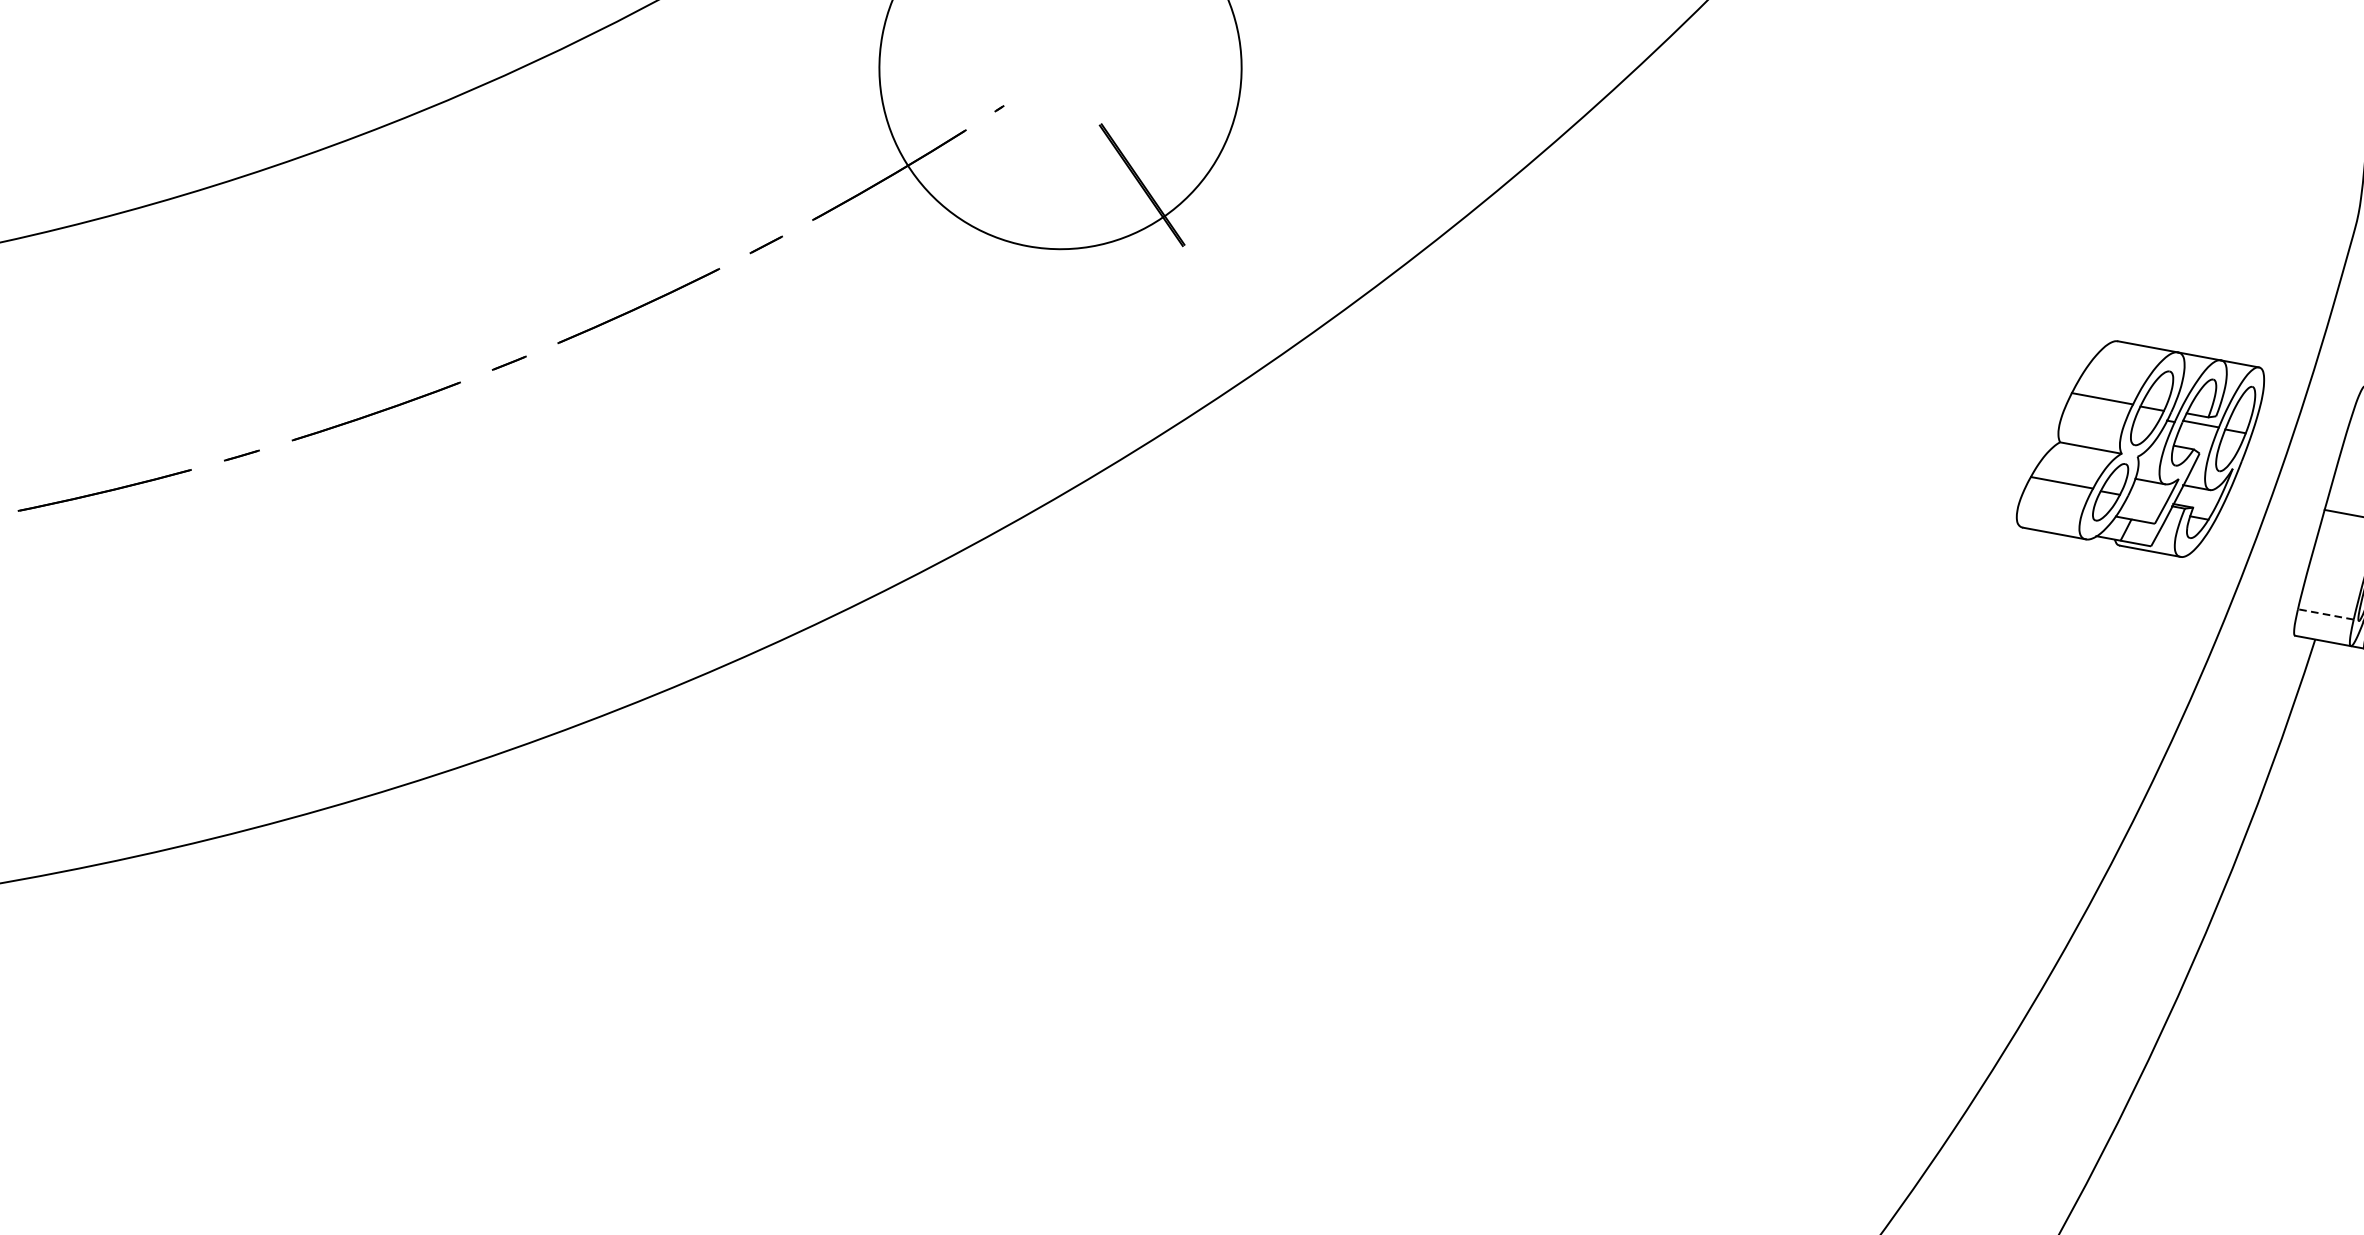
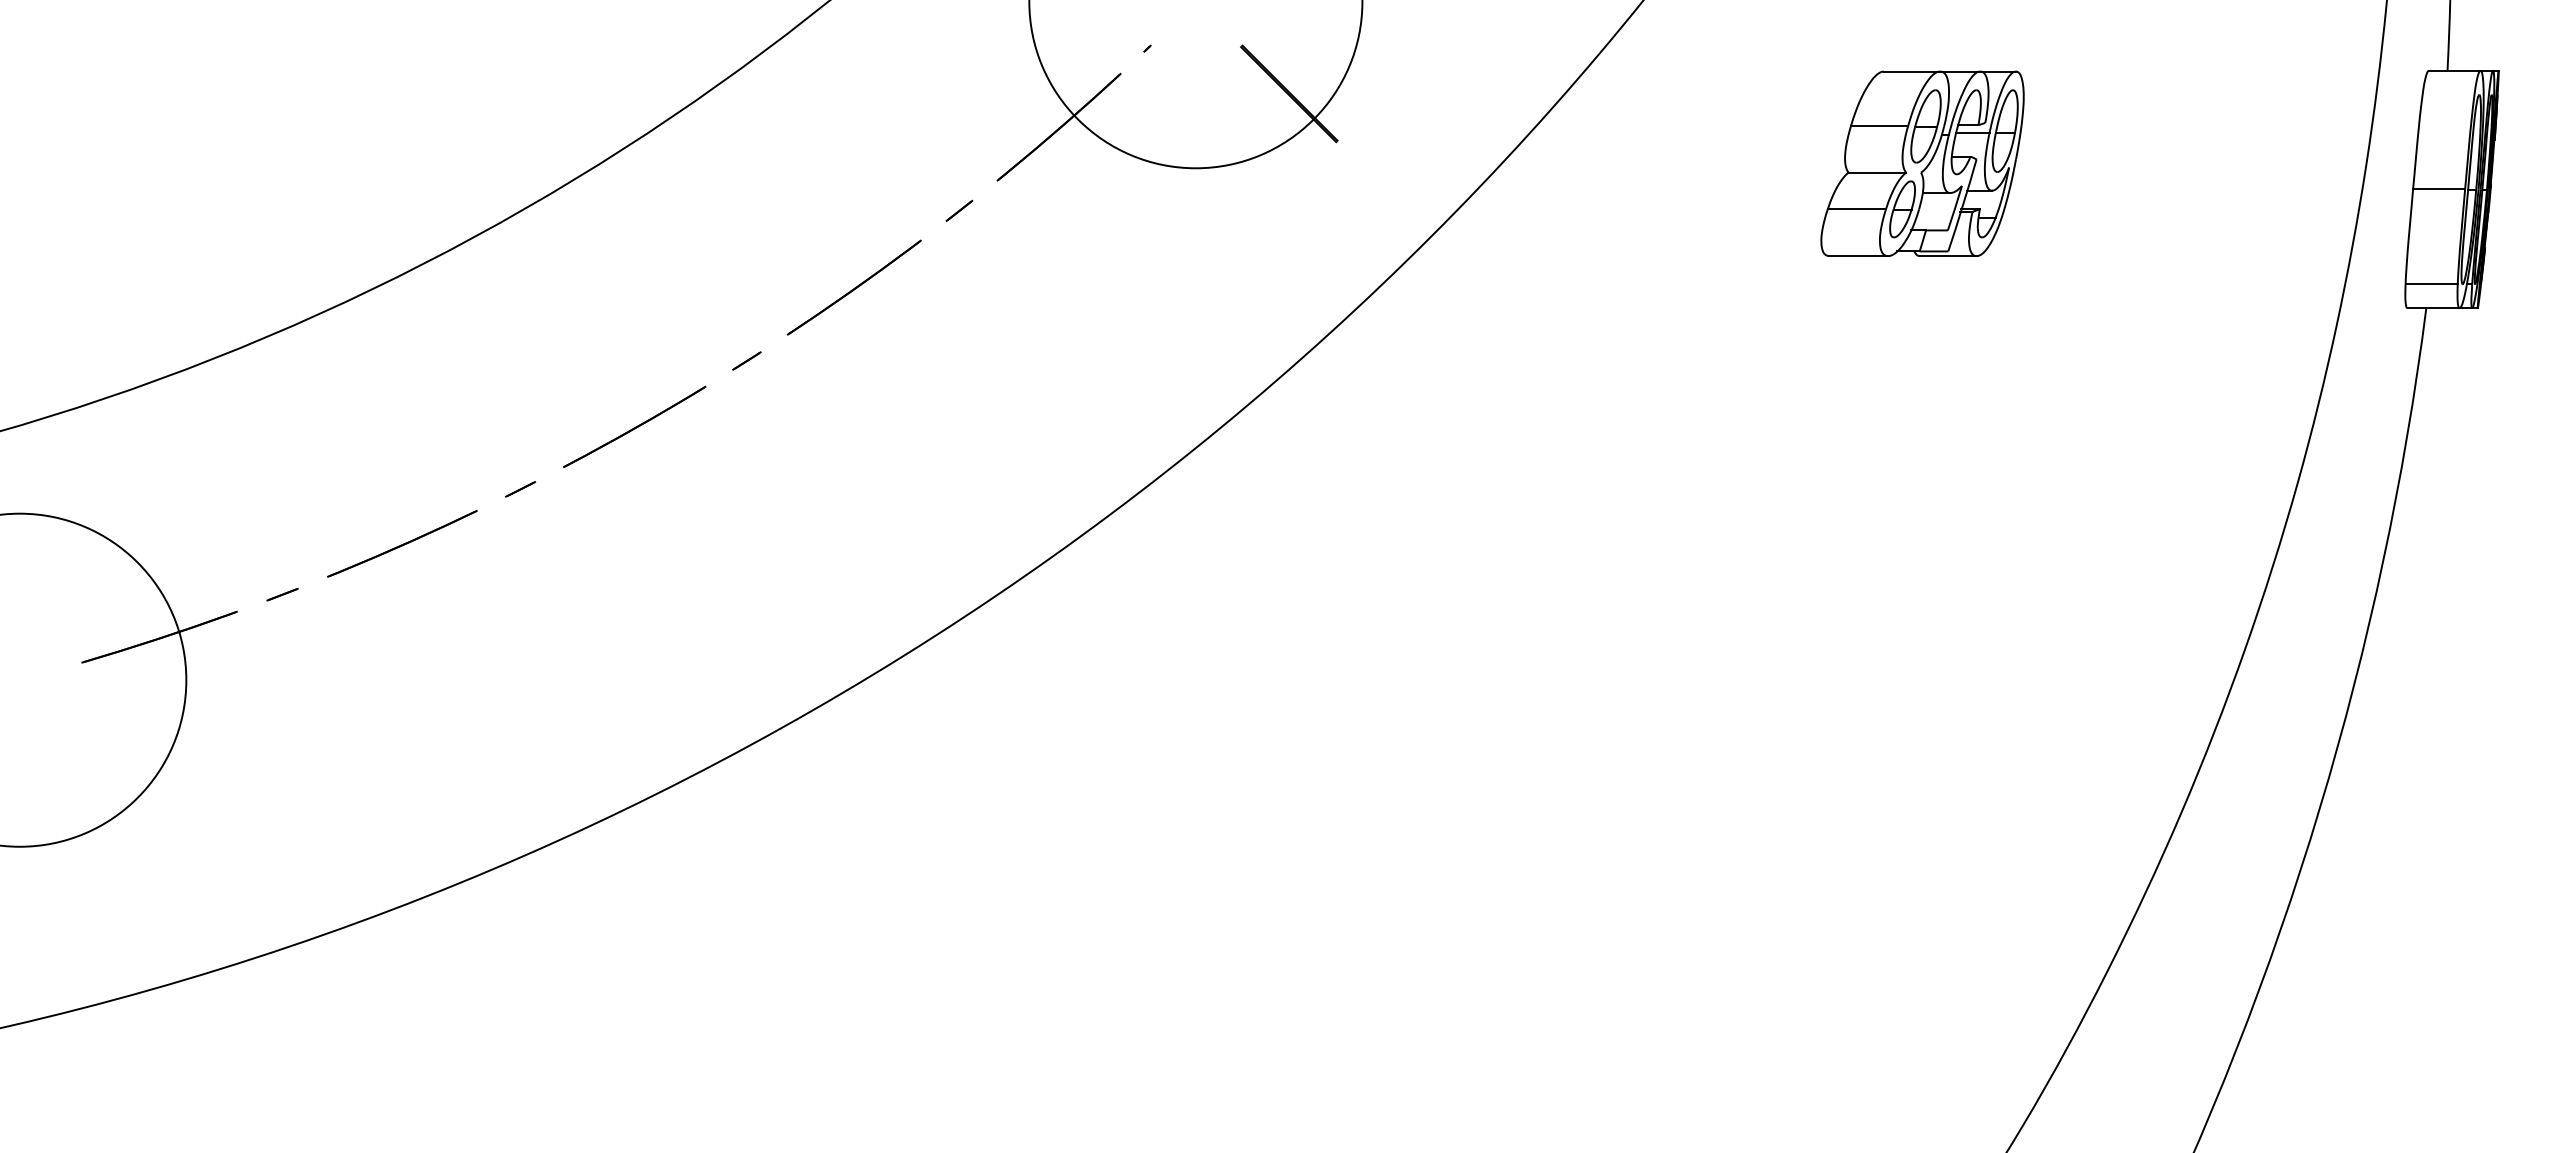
part: (2141, 447) -> (1922, 163), moved
line: (2325, 614) -> (2431, 283), dashed -> solid

